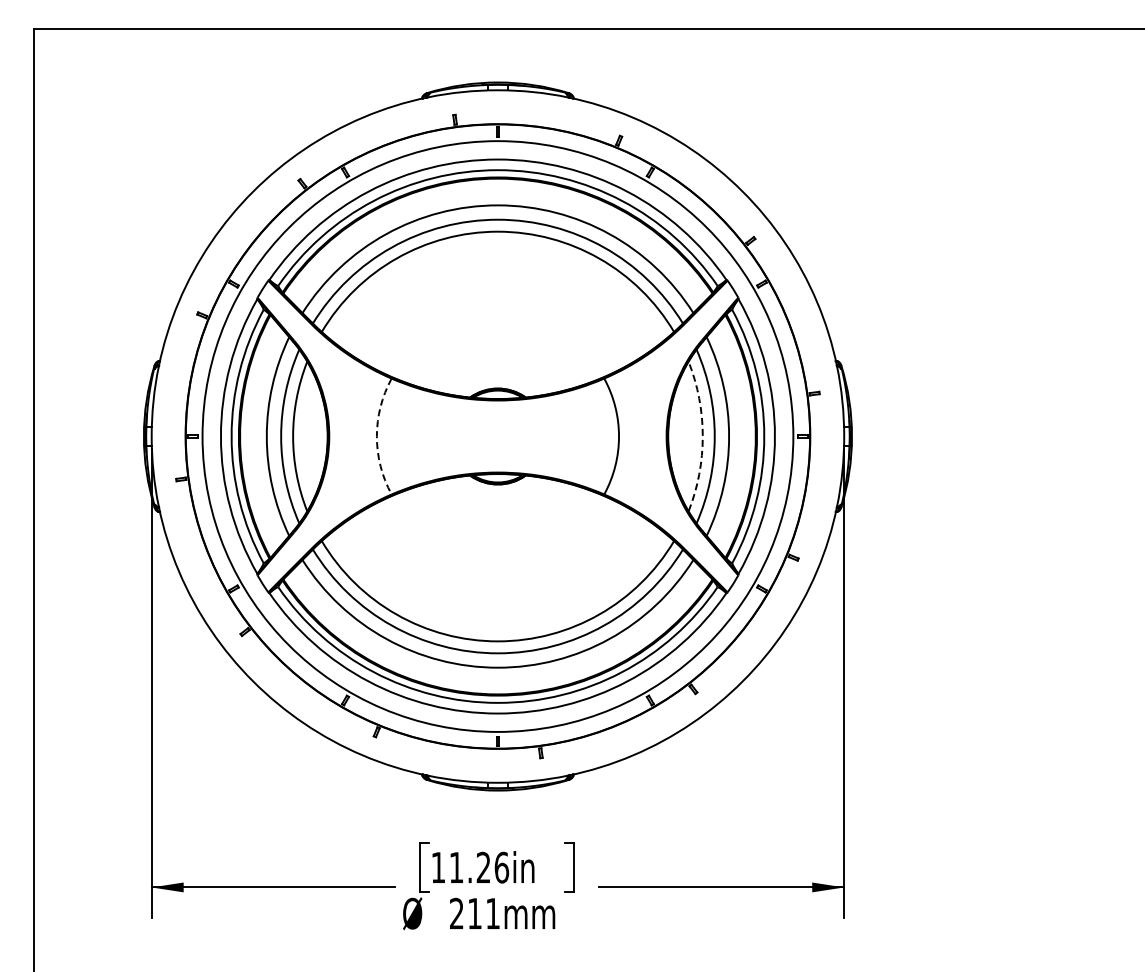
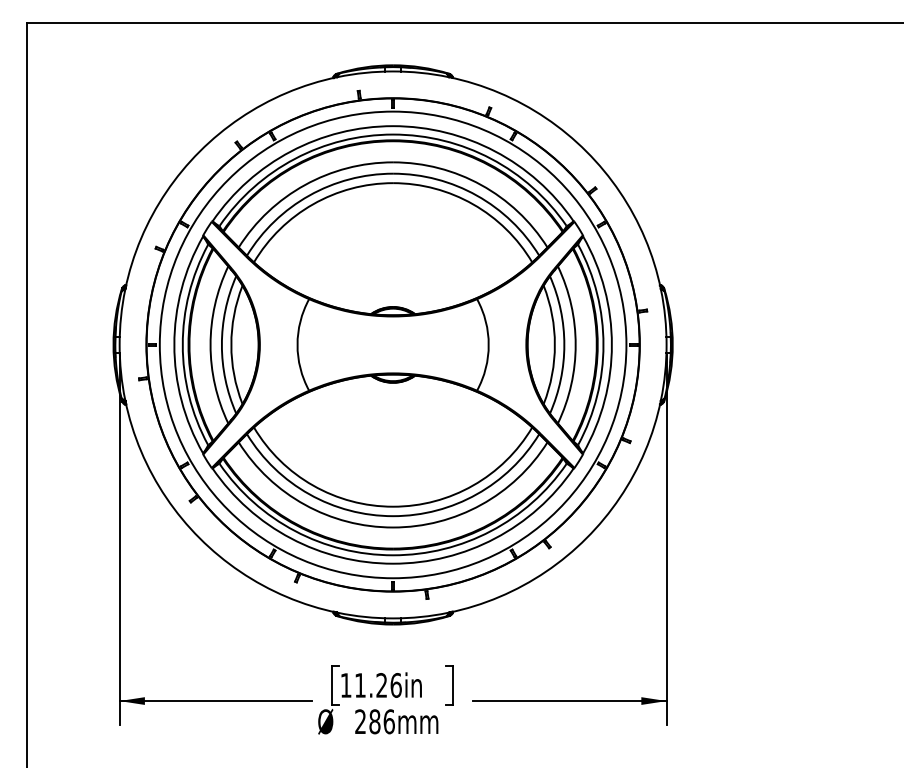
arc: (376, 436) -> (297, 344), dashed -> solid
arc: (702, 436) -> (554, 344), dashed -> solid
text: (484, 913) -> (382, 721), 211mm -> 286mm

